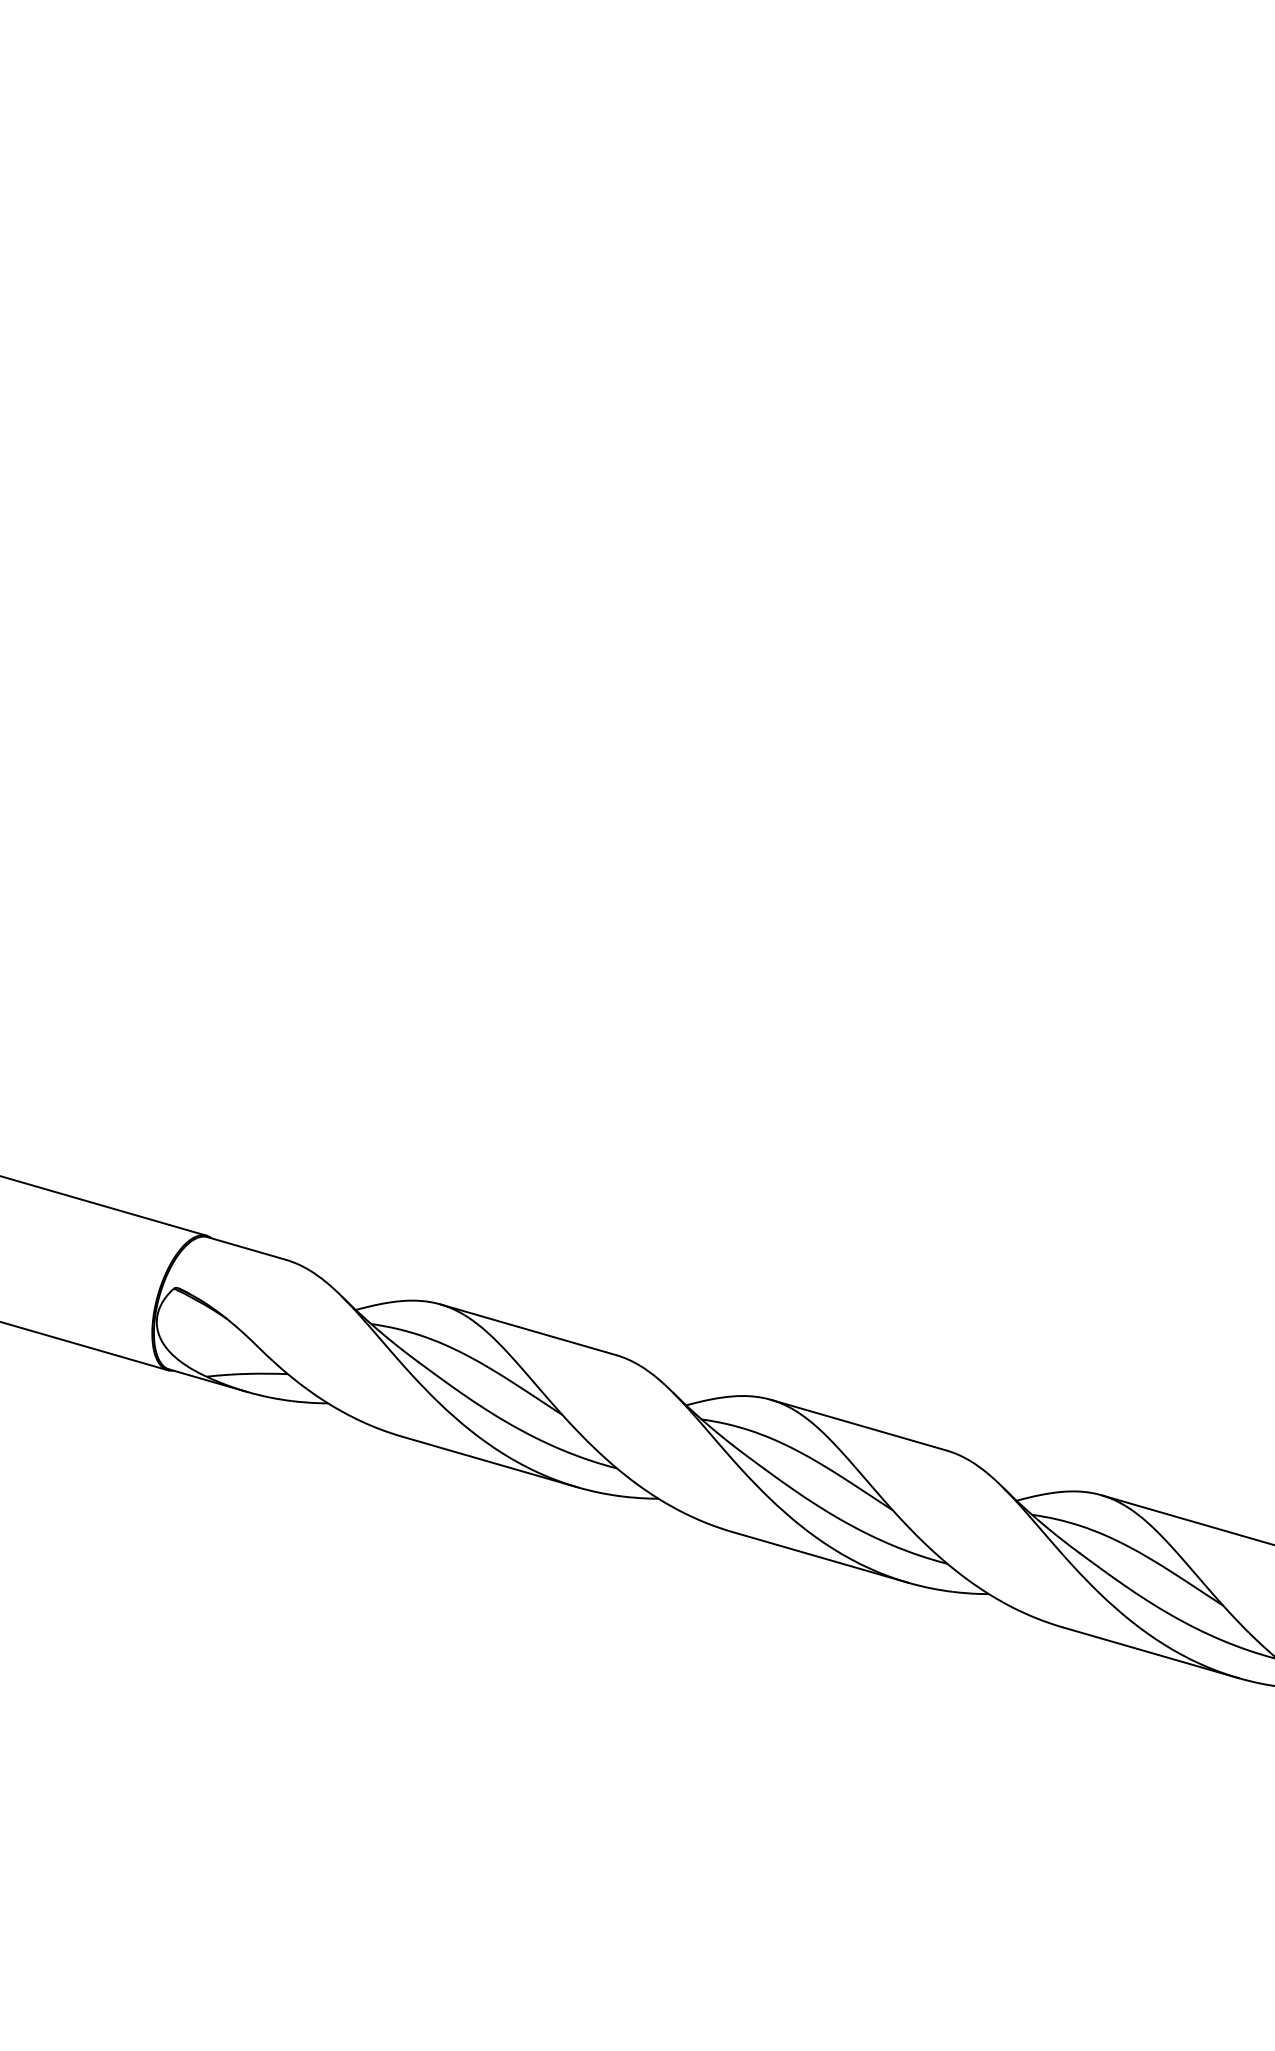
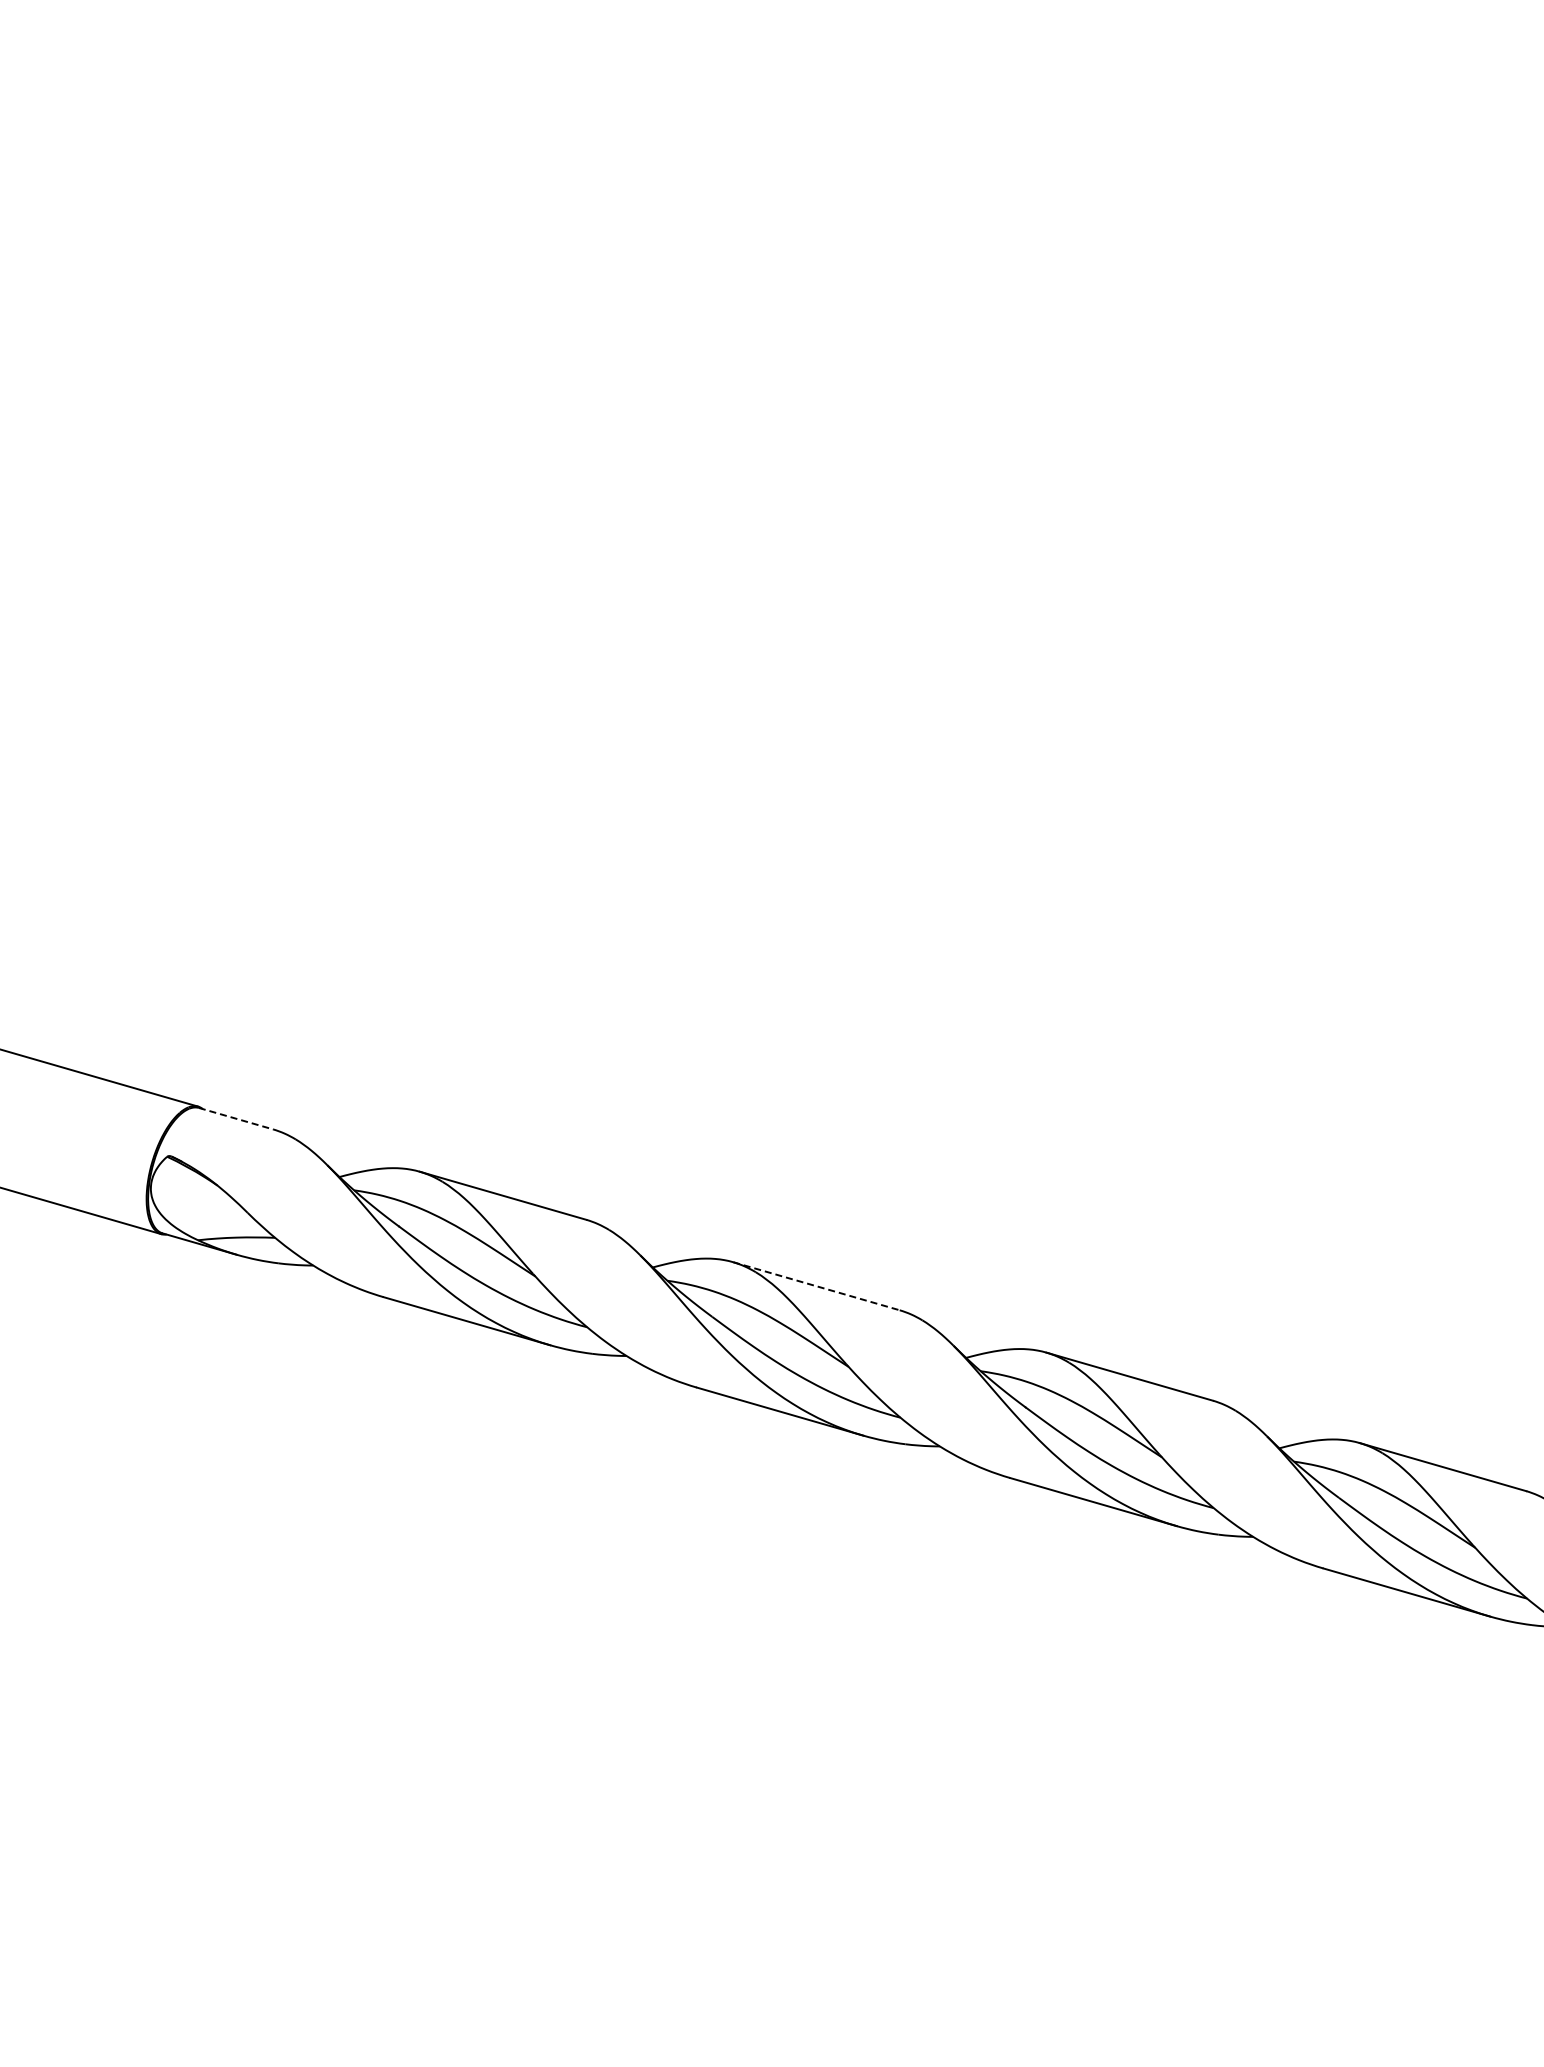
line: (247, 1248) -> (236, 1118), solid -> dashed
line: (858, 1425) -> (816, 1286), solid -> dashed

